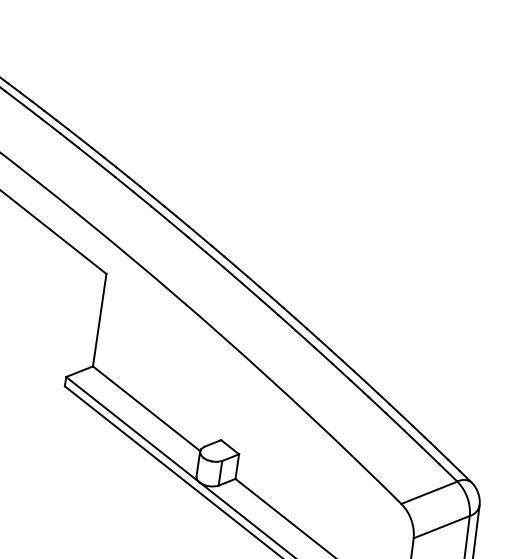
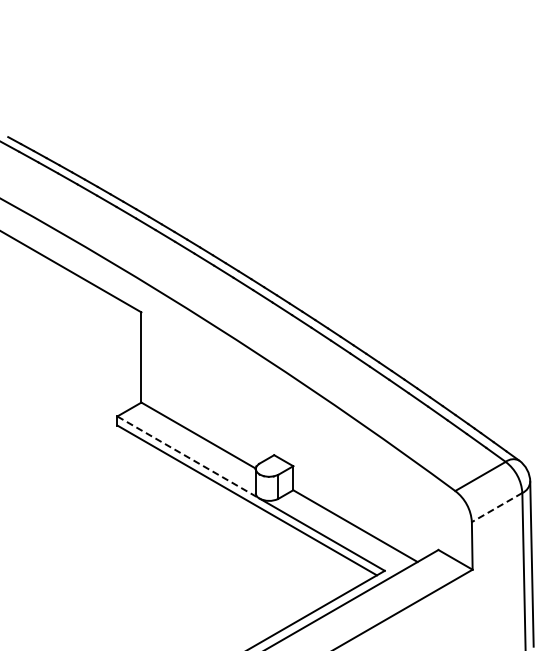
line: (132, 429) -> (188, 457), solid -> dashed
line: (441, 526) -> (496, 507), solid -> dashed

